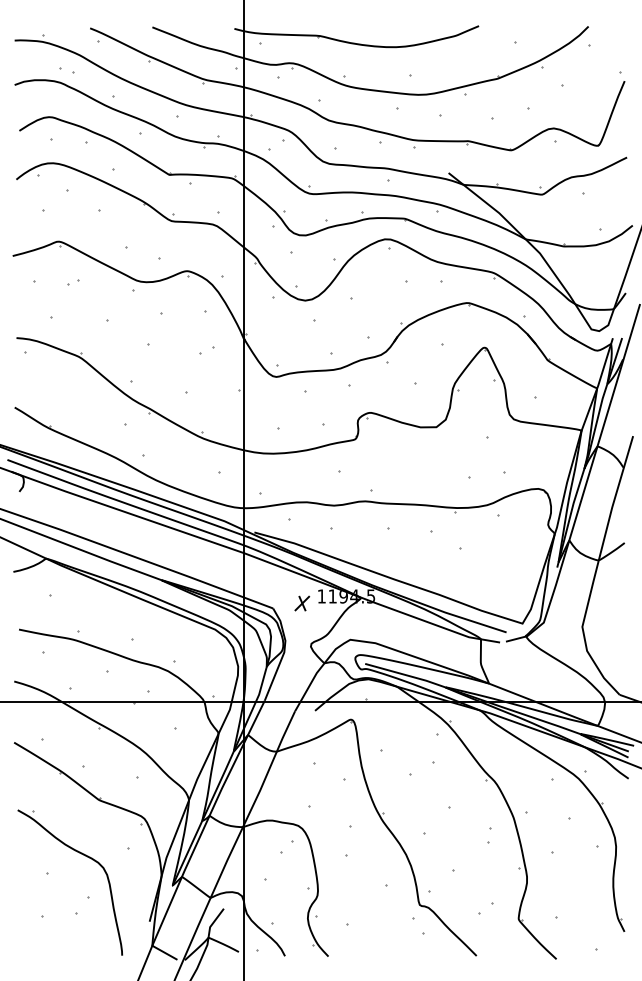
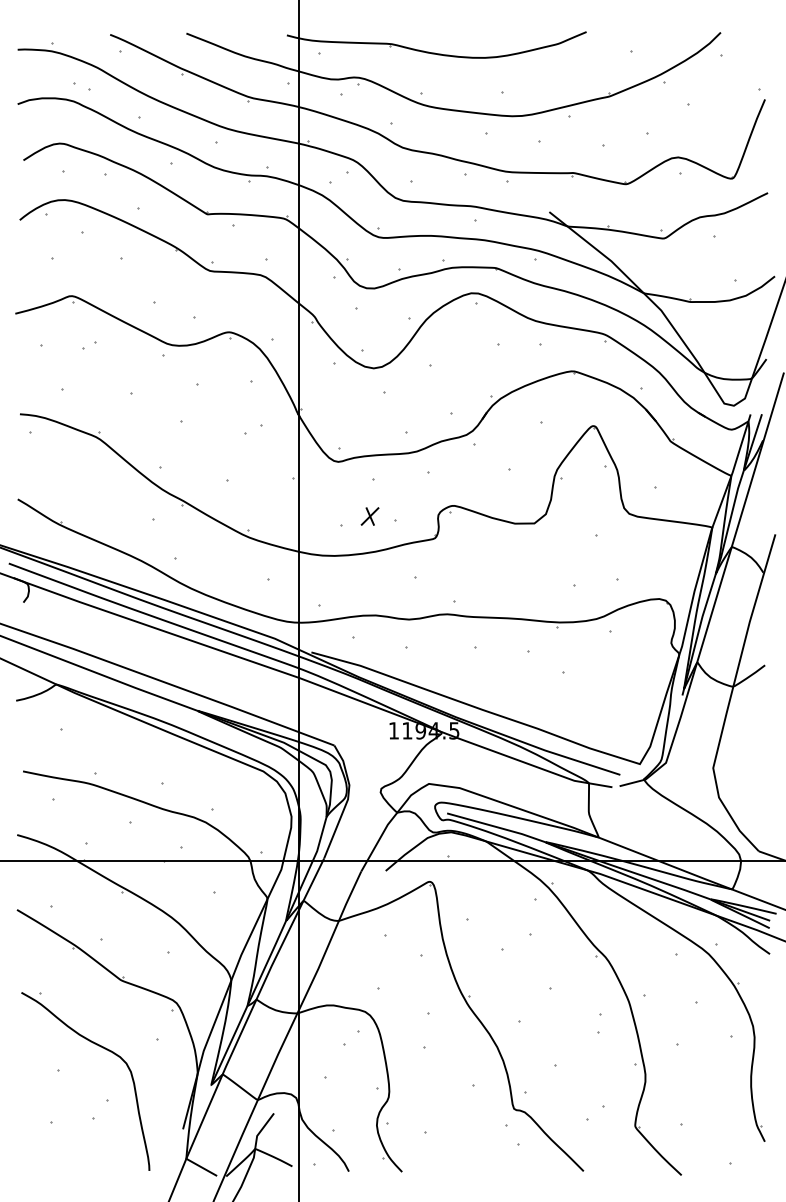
part: (301, 603) -> (369, 516), moved

